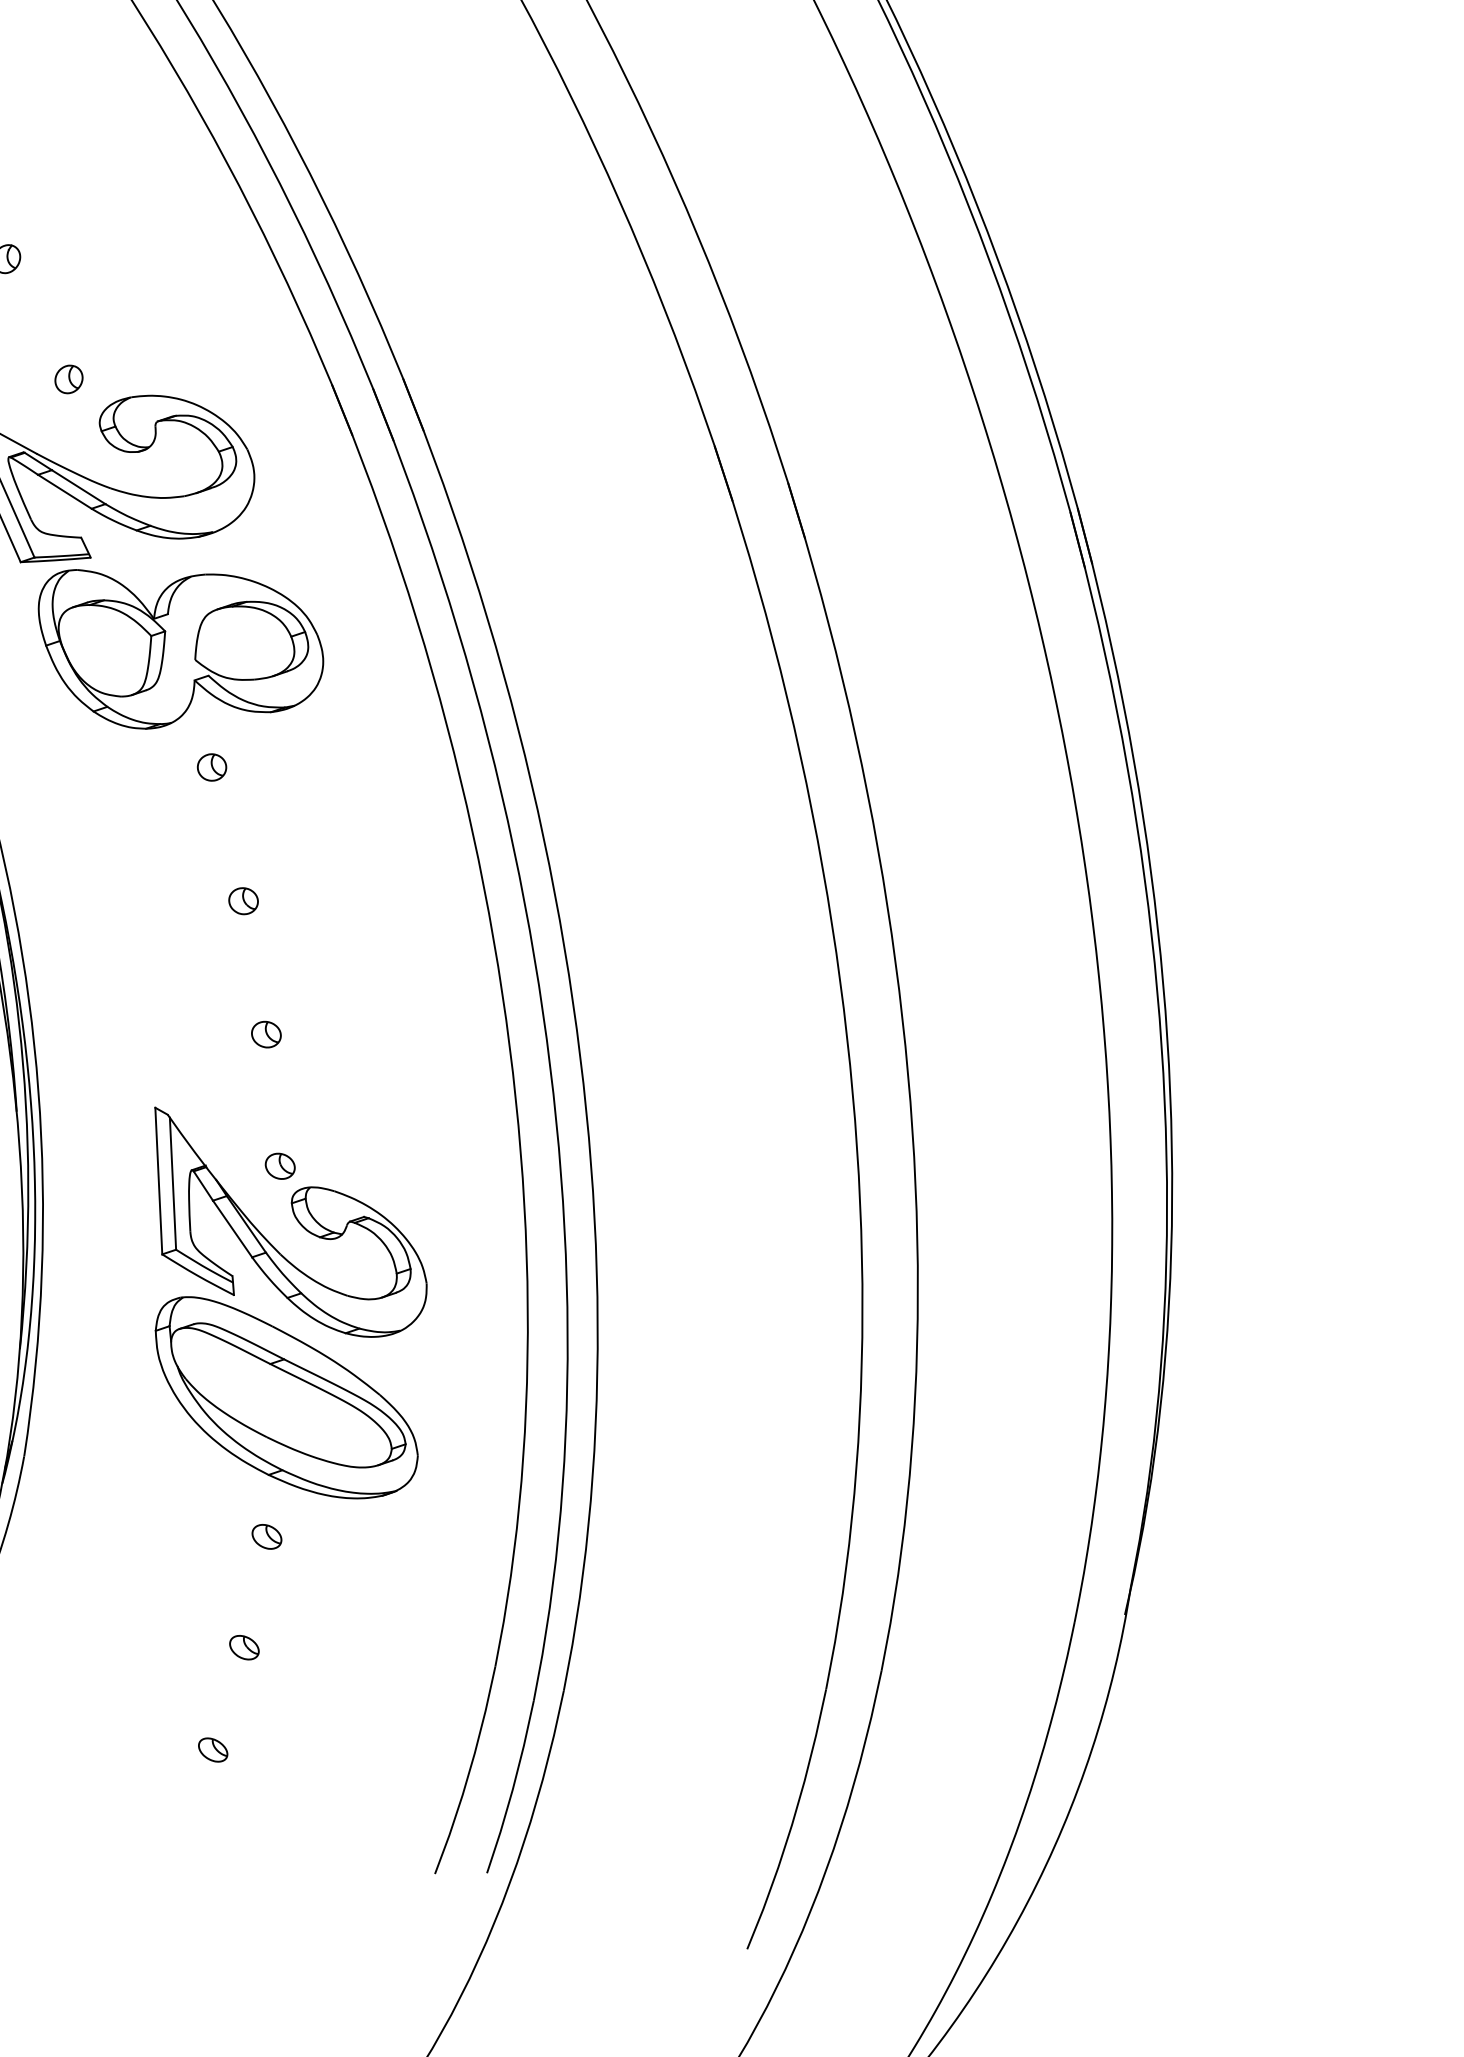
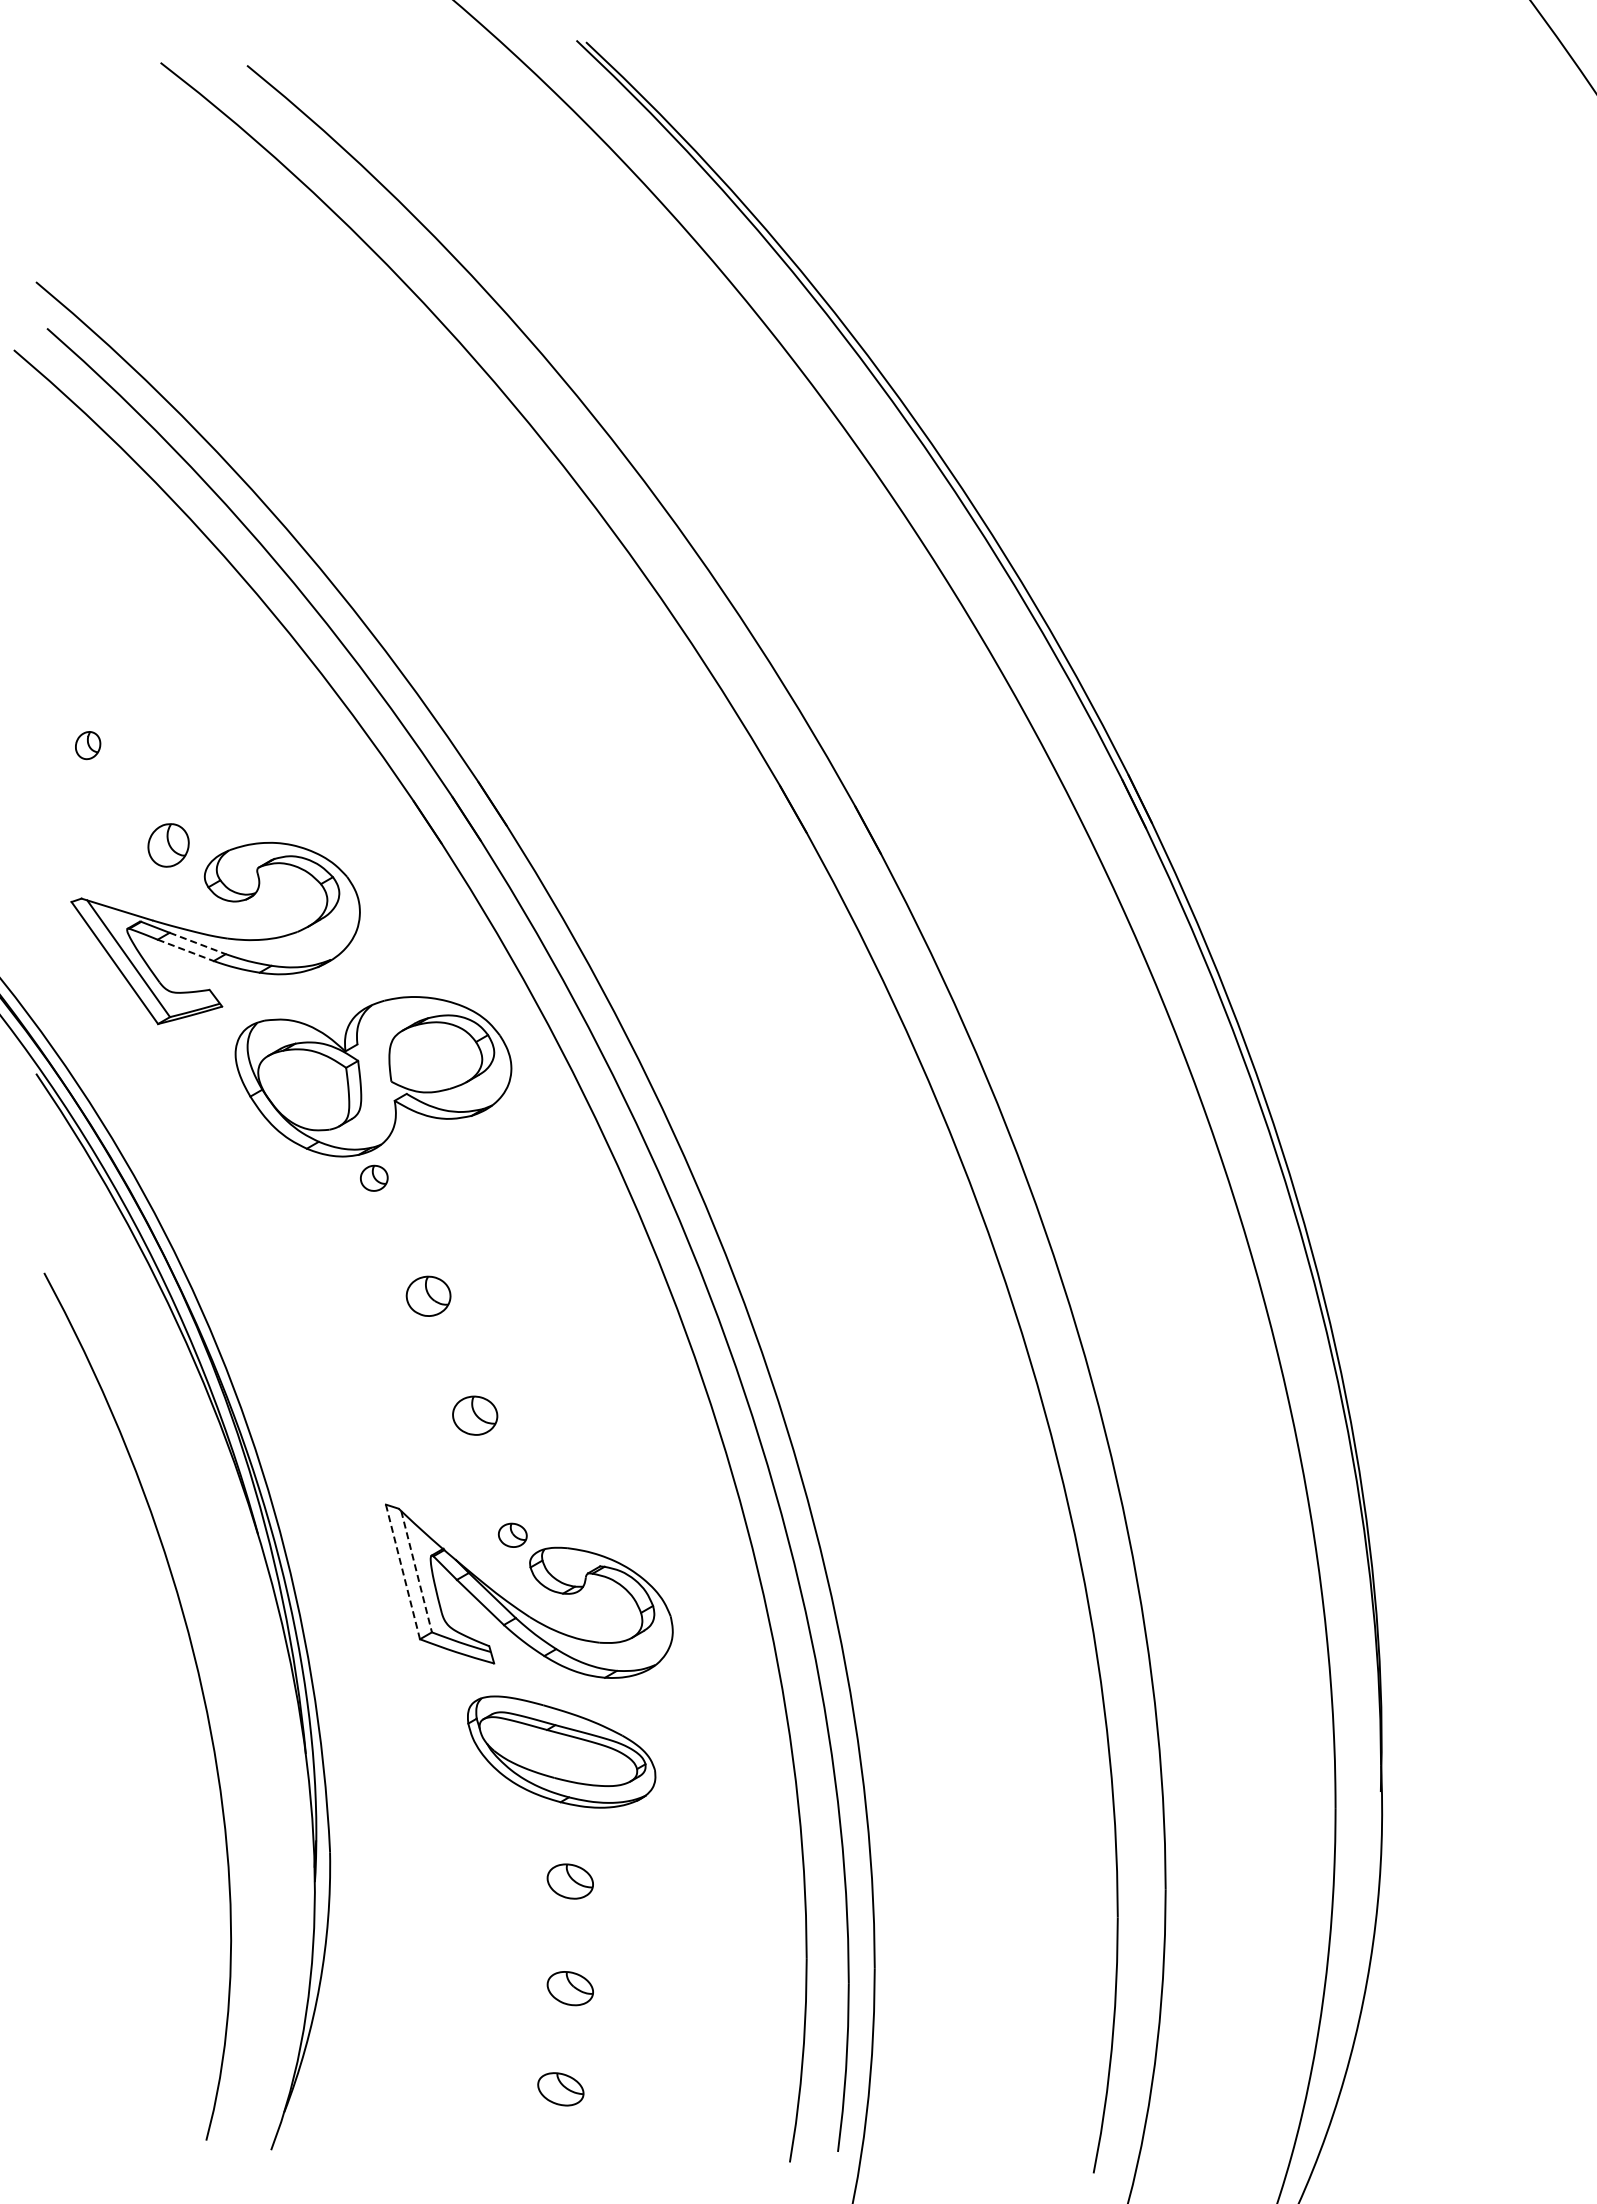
part: (68, 379) -> (167, 845), size x1.6
line: (79, 487) -> (198, 943), solid -> dashed
line: (65, 492) -> (186, 950), solid -> dashed
part: (177, 650) -> (373, 1076), moved
part: (243, 901) -> (428, 1296), size x1.6
part: (265, 1034) -> (474, 1415), size x1.6
line: (159, 1181) -> (403, 1572), solid -> dashed
line: (172, 1183) -> (416, 1571), solid -> dashed
part: (285, 1400) -> (561, 1751), size x0.7
part: (267, 1536) -> (570, 1881), size x1.6
part: (244, 1647) -> (570, 1988), size x1.6
part: (212, 1750) -> (560, 2089), size x1.6

